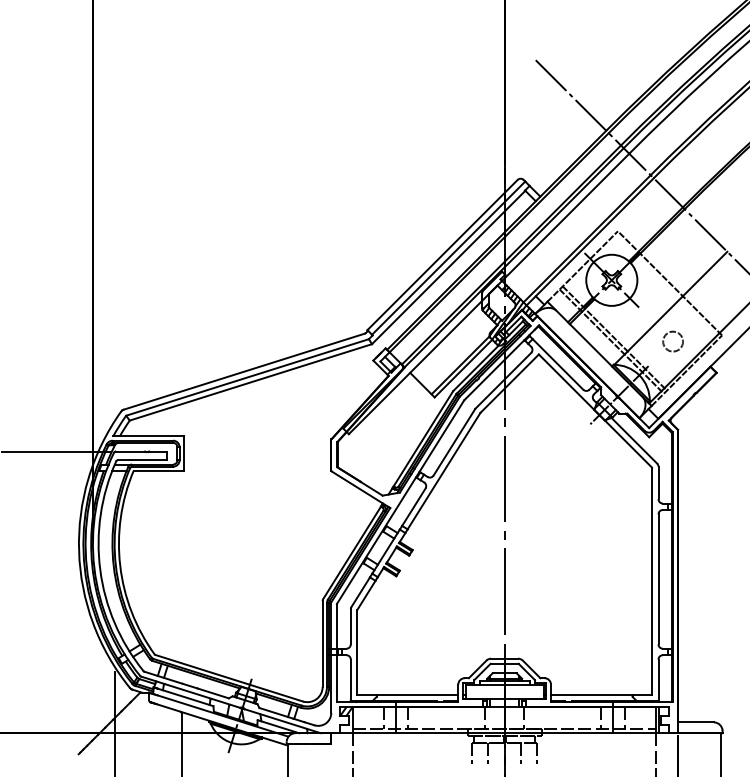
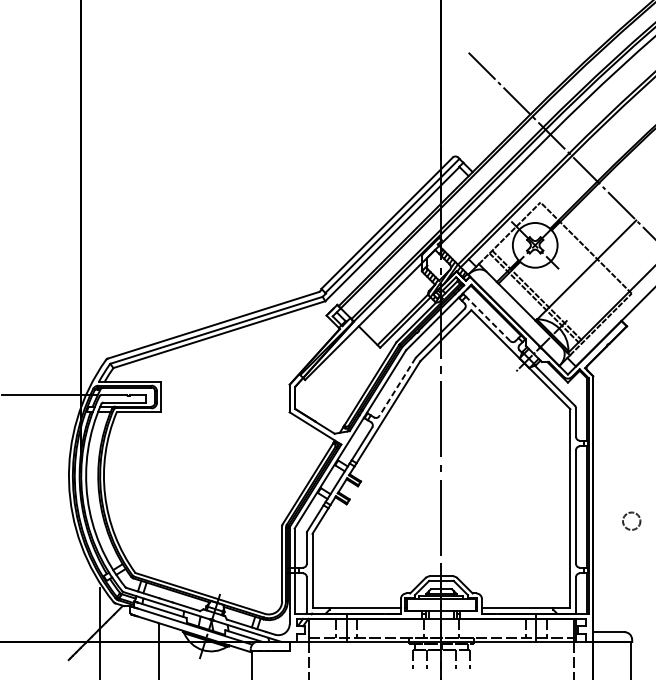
circle: (672, 341) -> (631, 521), moved
line: (558, 364) -> (488, 319), solid -> dashed
line: (454, 442) -> (397, 387), solid -> dashed

